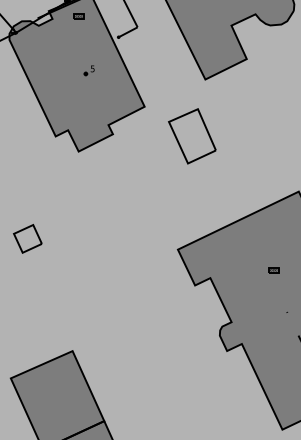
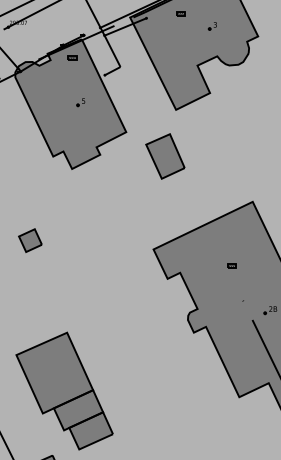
fill: (192, 136) -> (165, 156), added
fill: (27, 238) -> (30, 240), added

